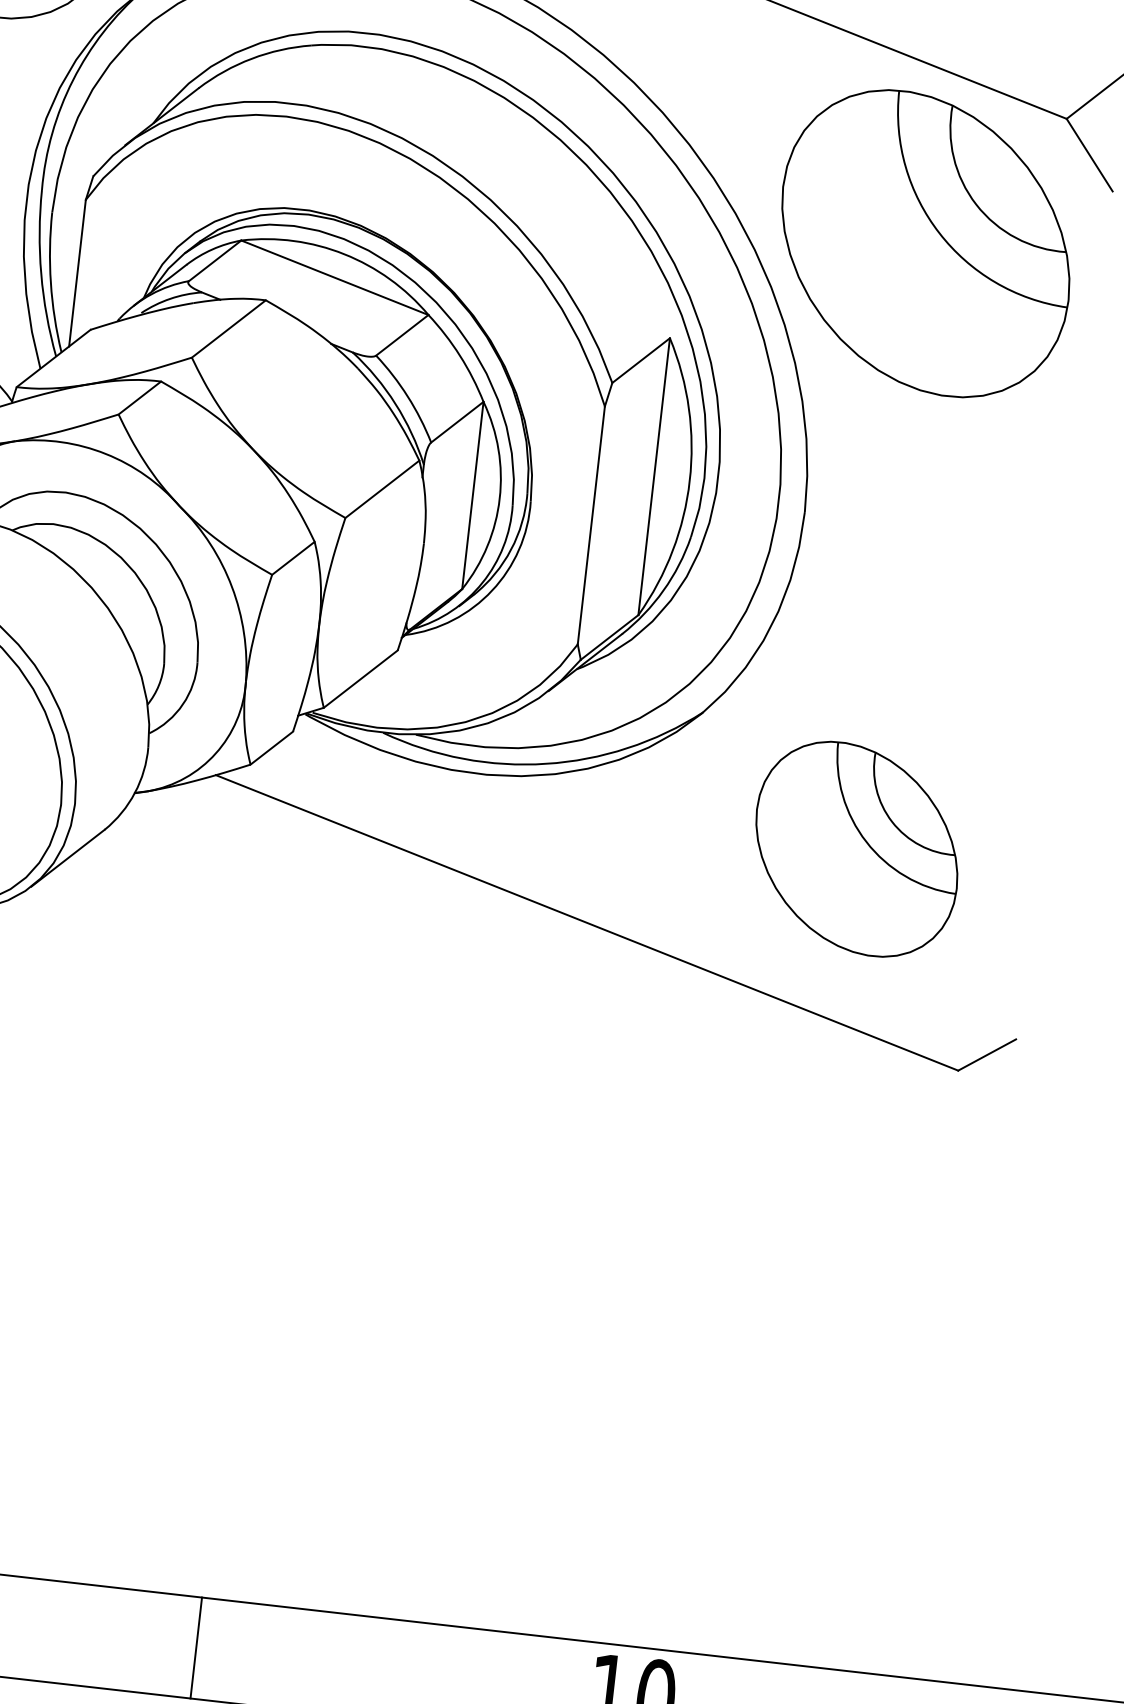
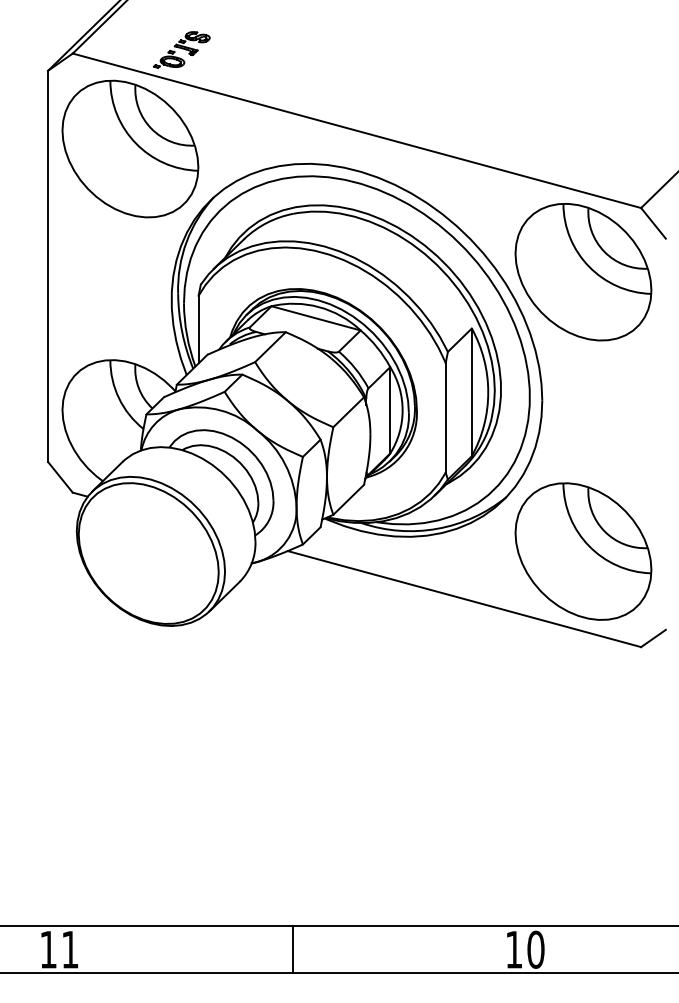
part: (856, 849) -> (583, 551), size x1.43
line: (197, 1647) -> (293, 949), moved

